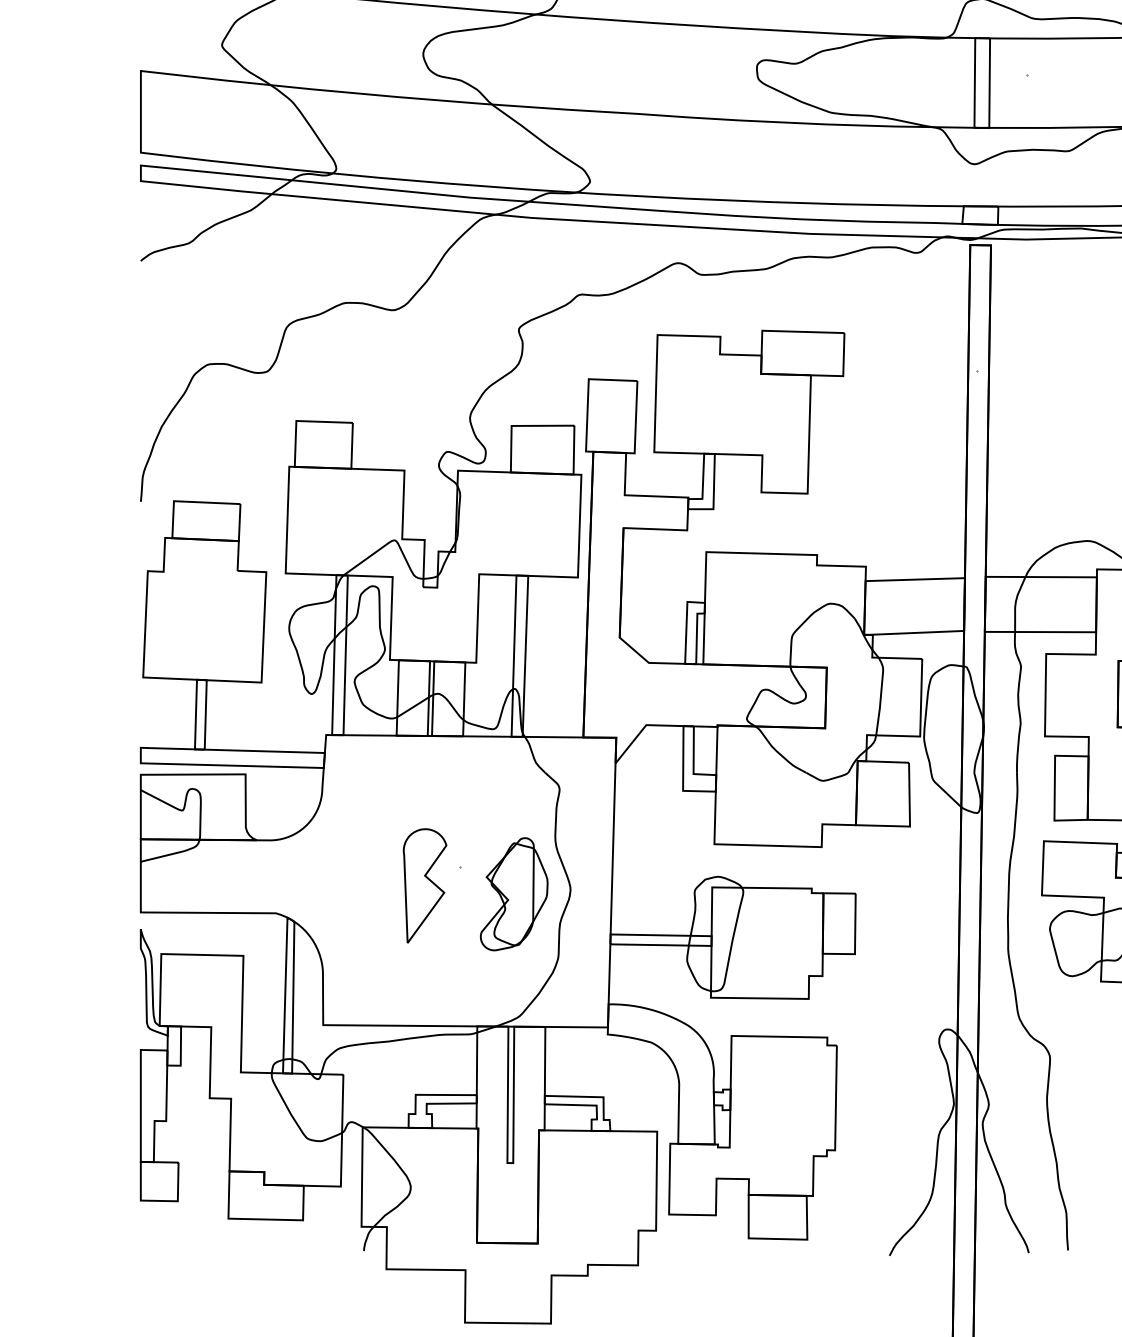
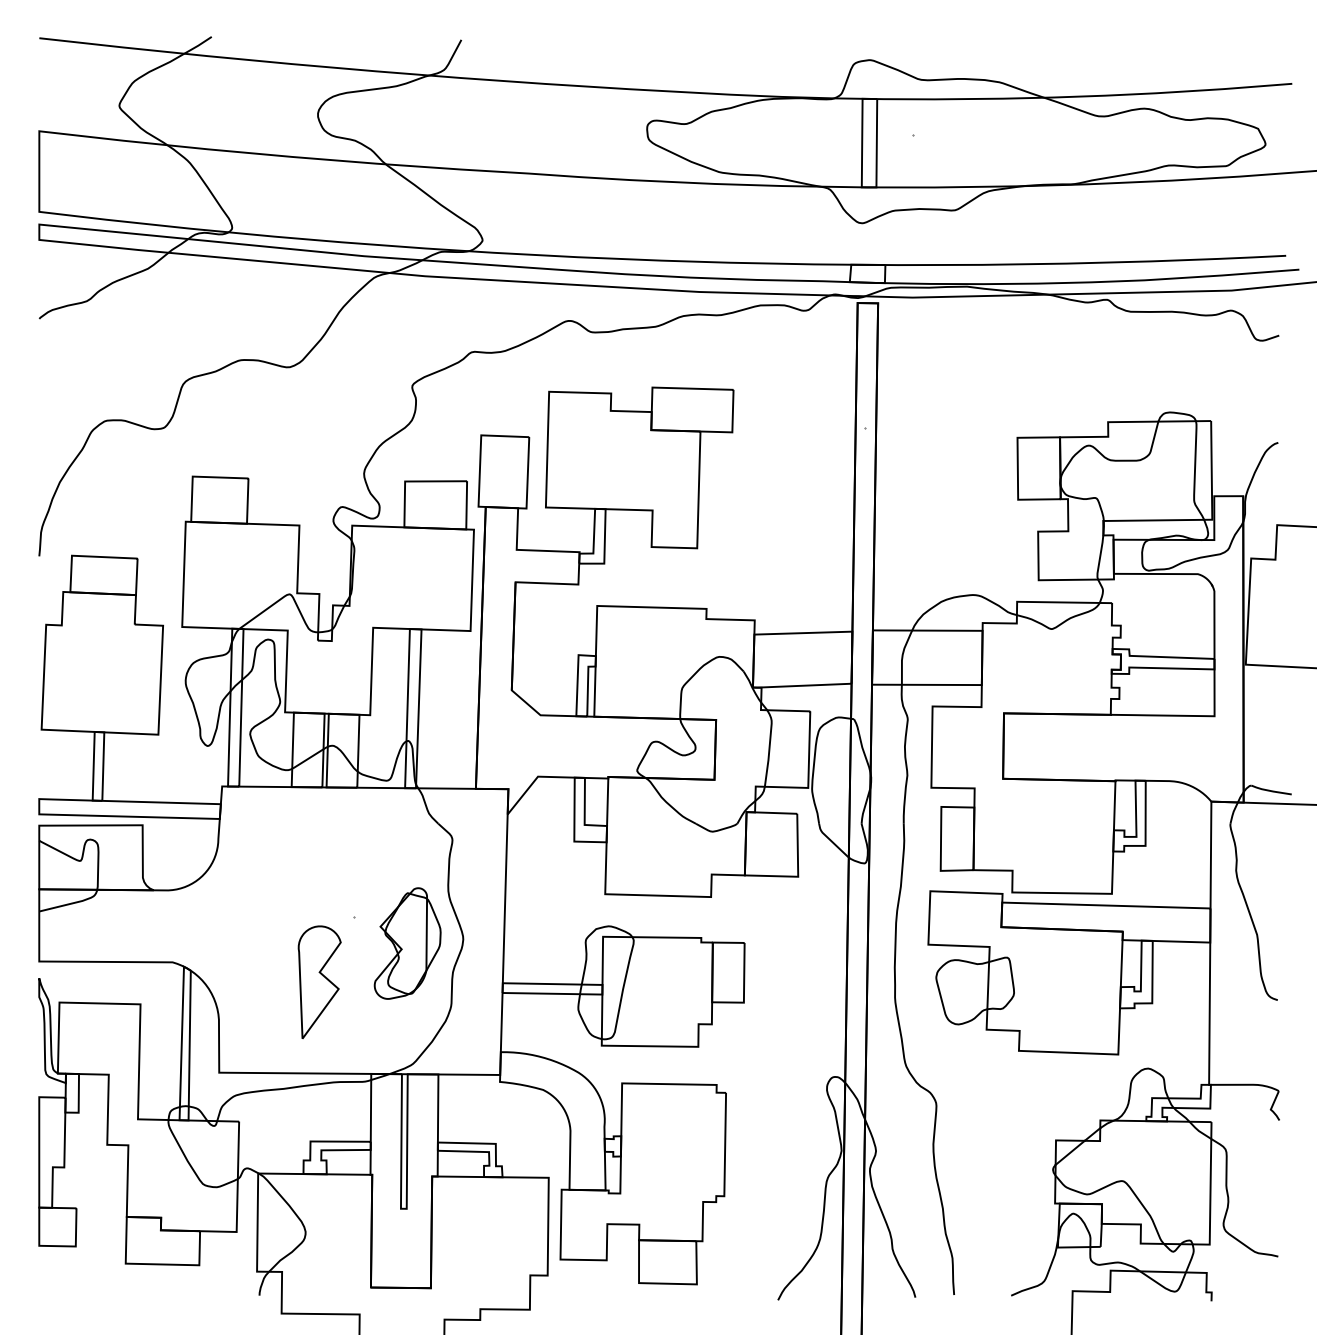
part: (424, 886) -> (319, 982), moved

